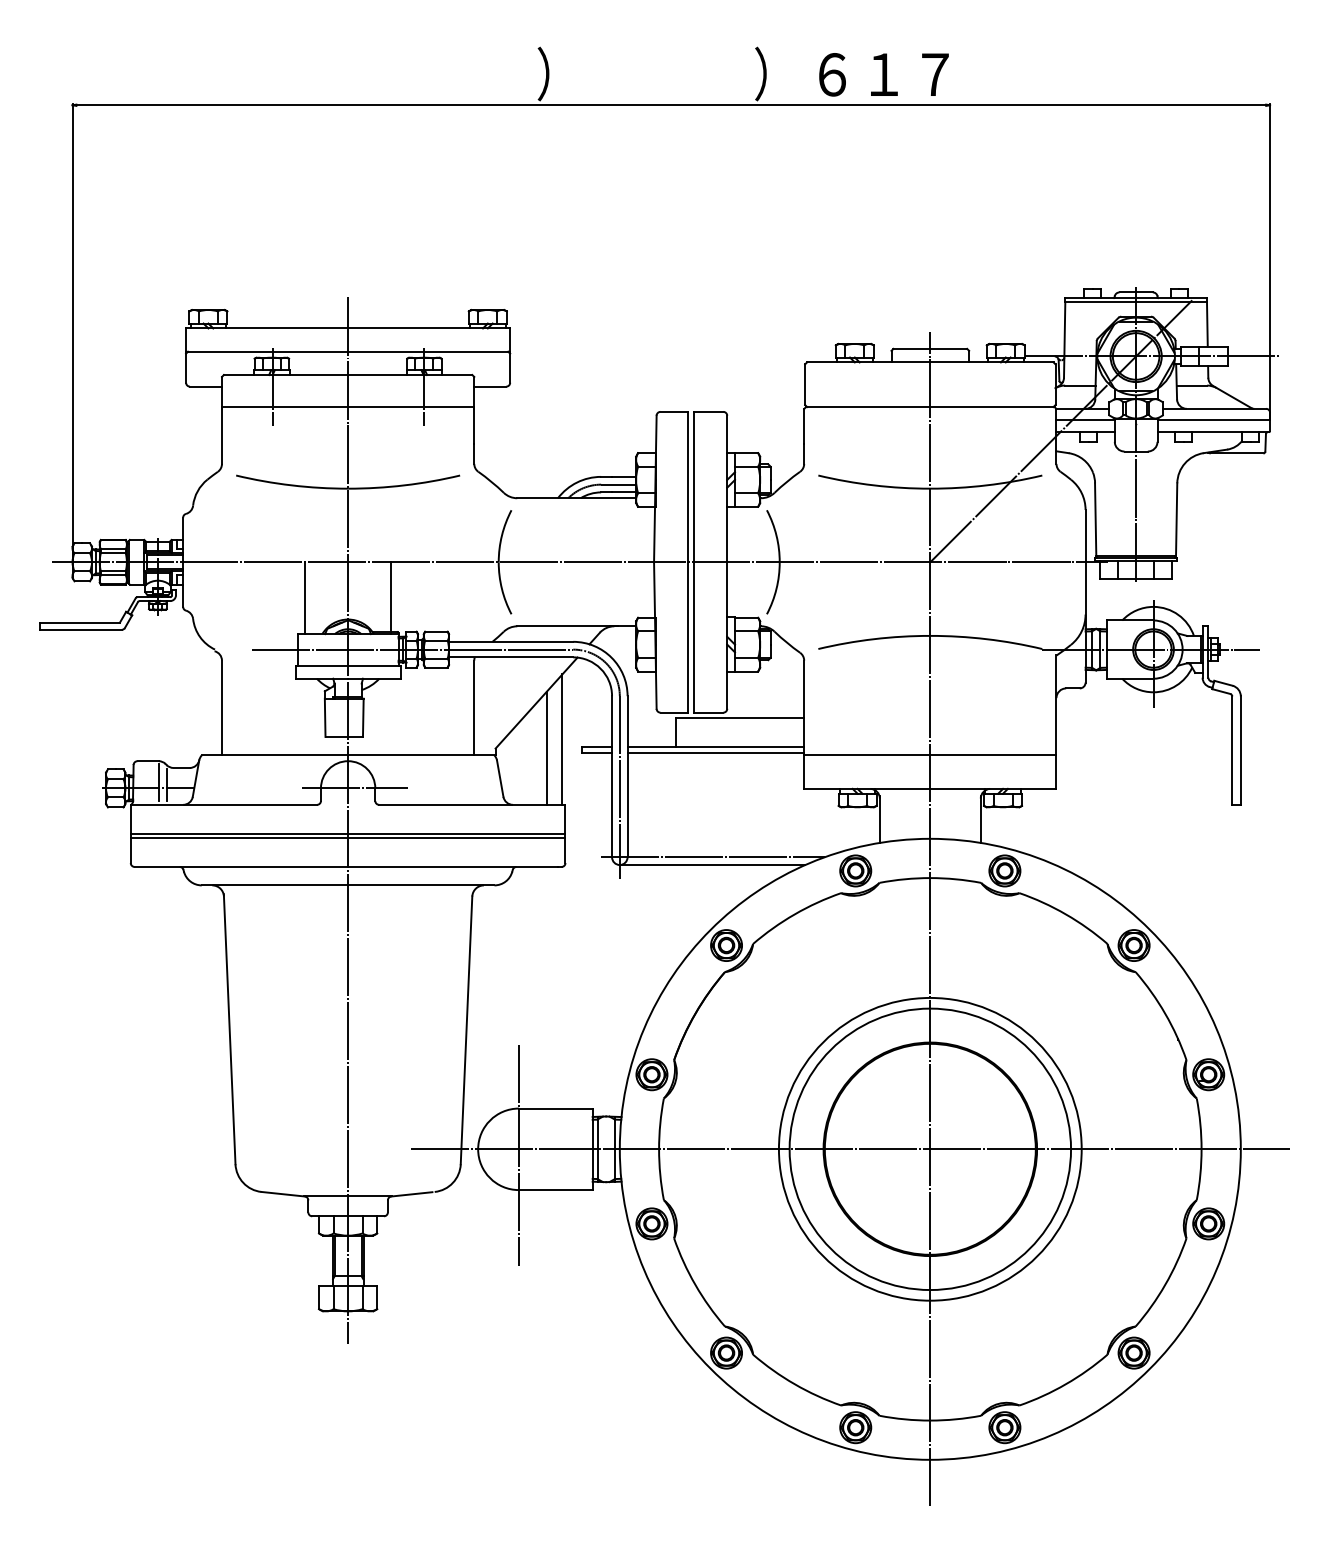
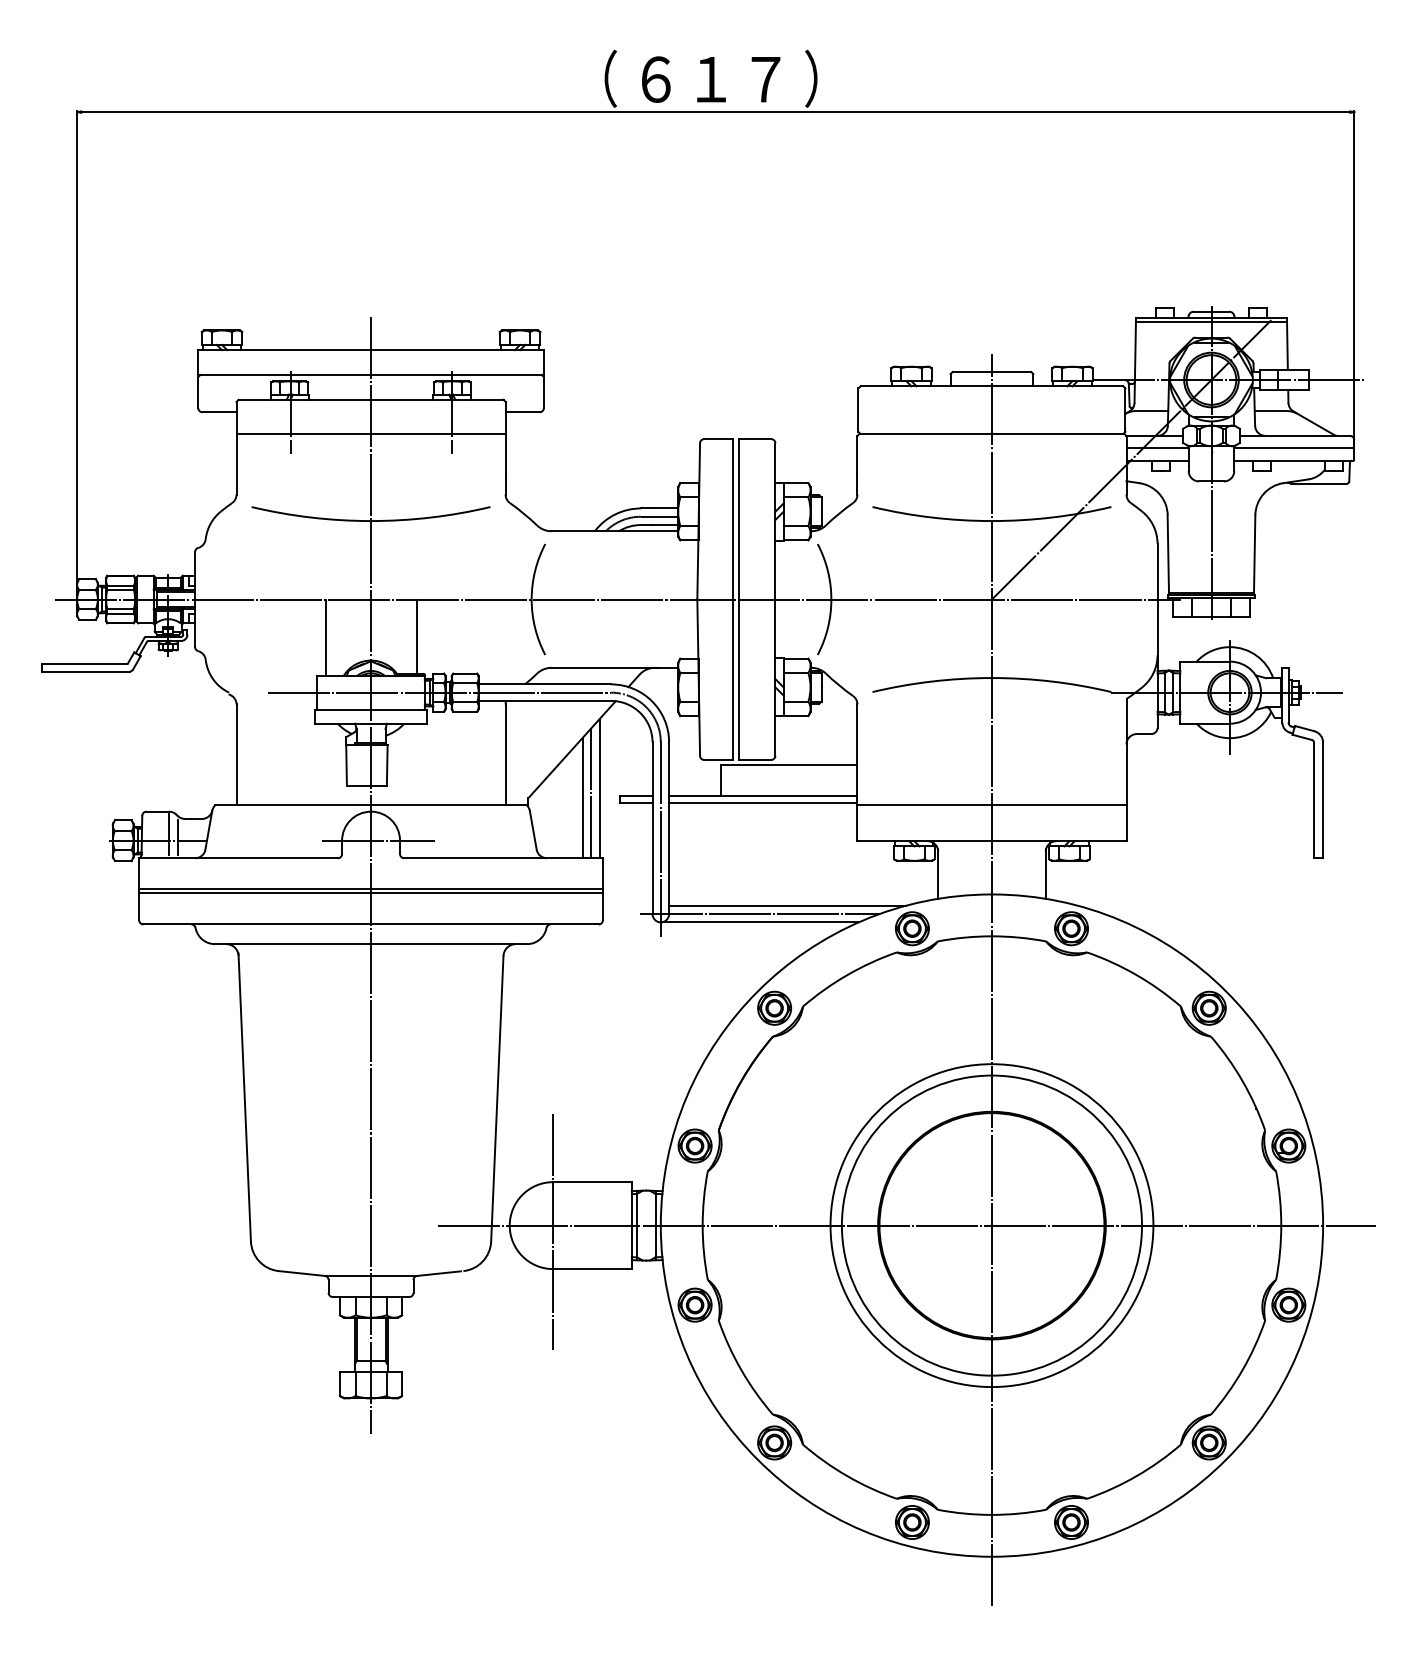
text: (557, 73) -> (594, 78), ） -> （
text: (883, 74) -> (710, 79), moved
line: (554, 743) -> (591, 792), added
line: (738, 849) -> (787, 905), added

